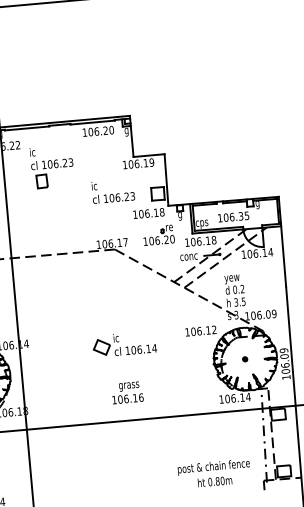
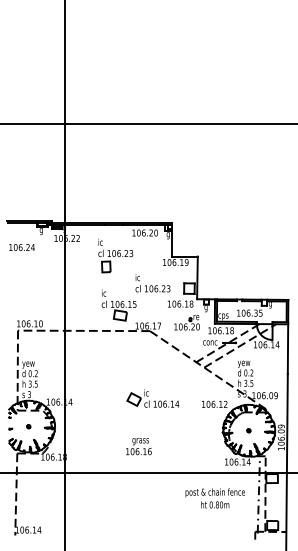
part: (52, 166) -> (115, 255), moved
part: (74, 221) -> (118, 305), added
part: (123, 344) -> (152, 398), moved
text: (127, 392) -> (138, 446), moved
text: (213, 473) -> (214, 498), moved

